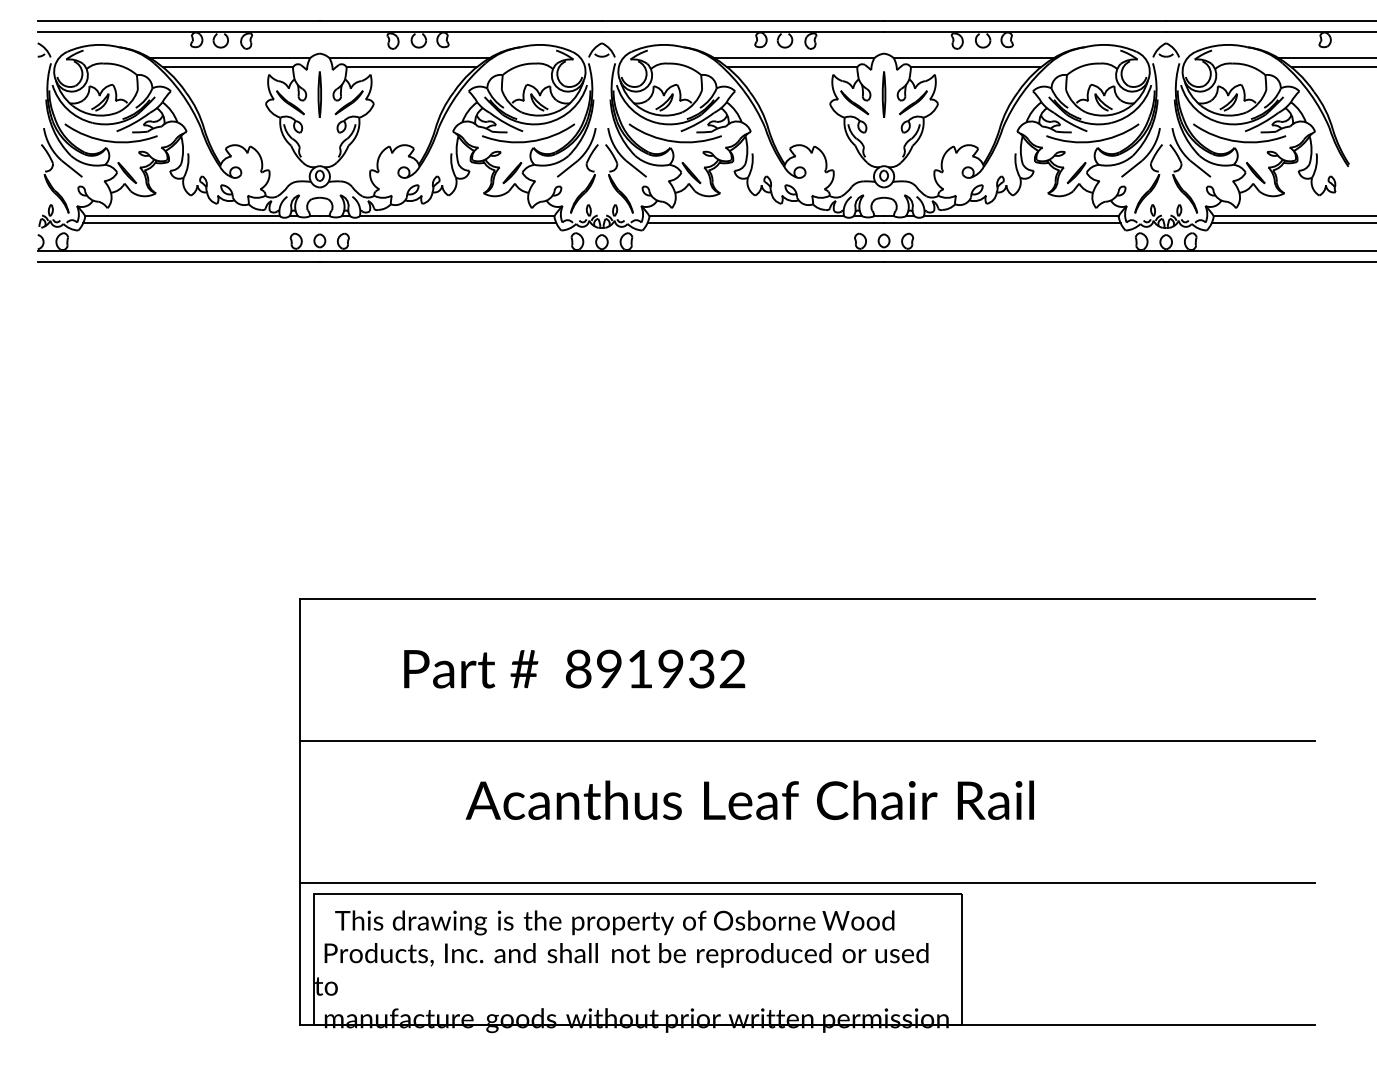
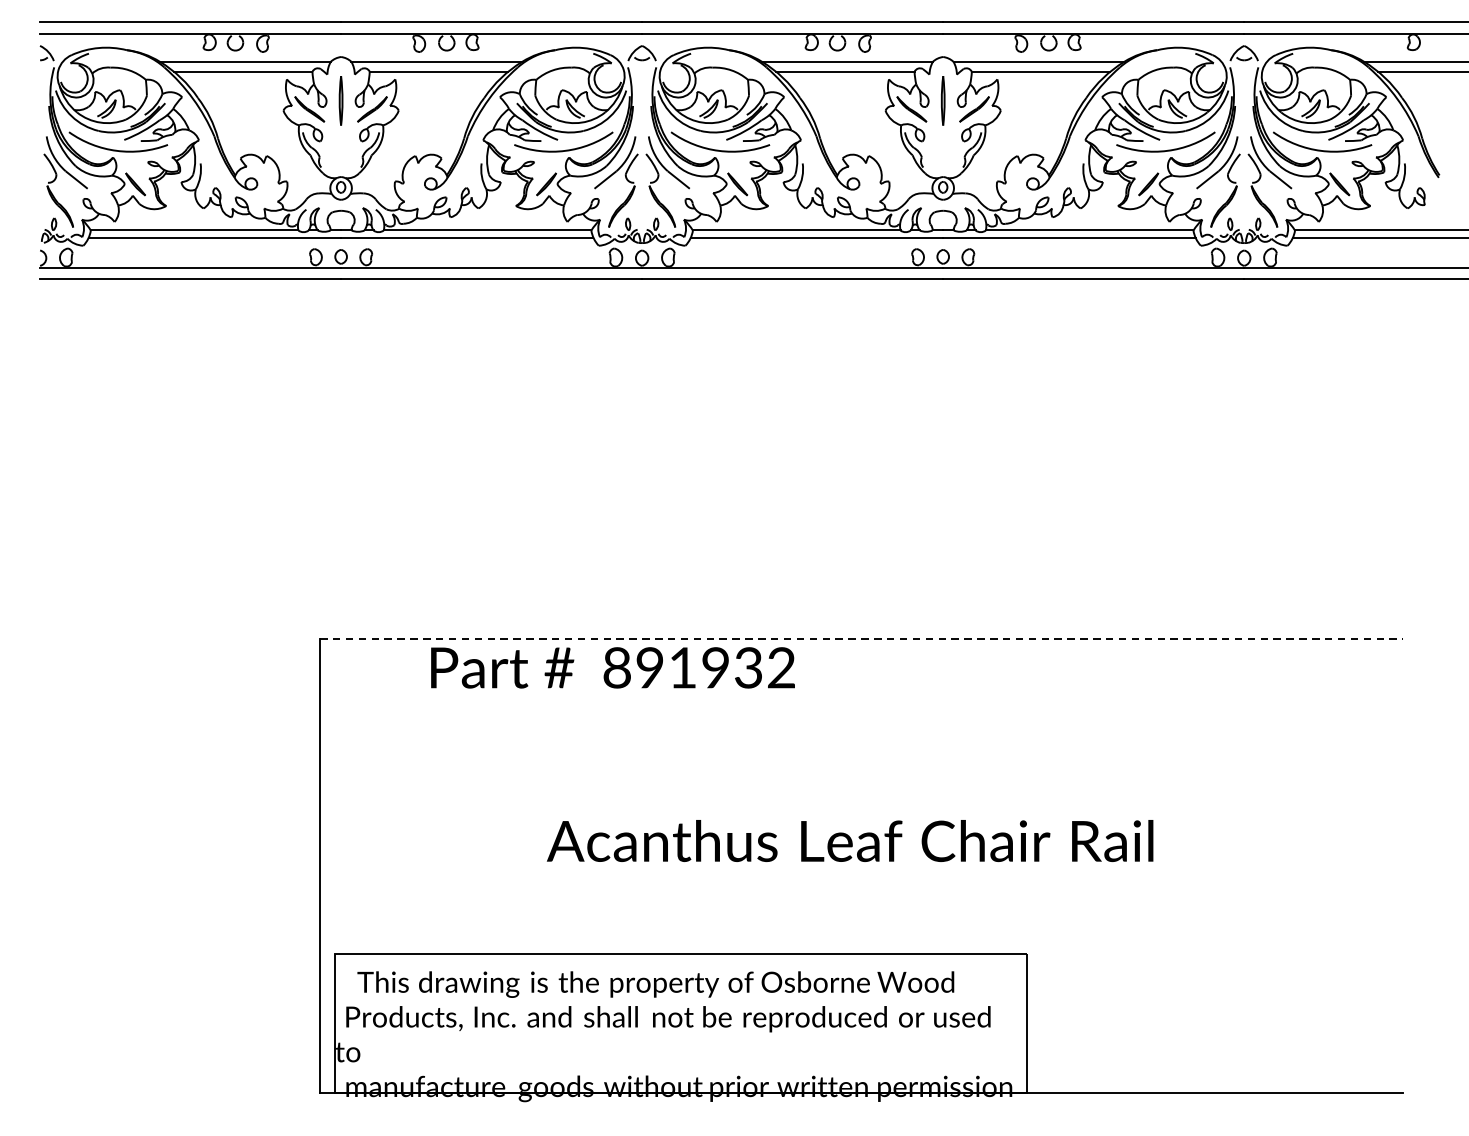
line: (807, 598) -> (861, 638), solid -> dashed
text: (574, 668) -> (612, 667), moved
line: (807, 740) -> (861, 789), removed
text: (749, 799) -> (849, 840), moved
line: (807, 882) -> (861, 941), removed

